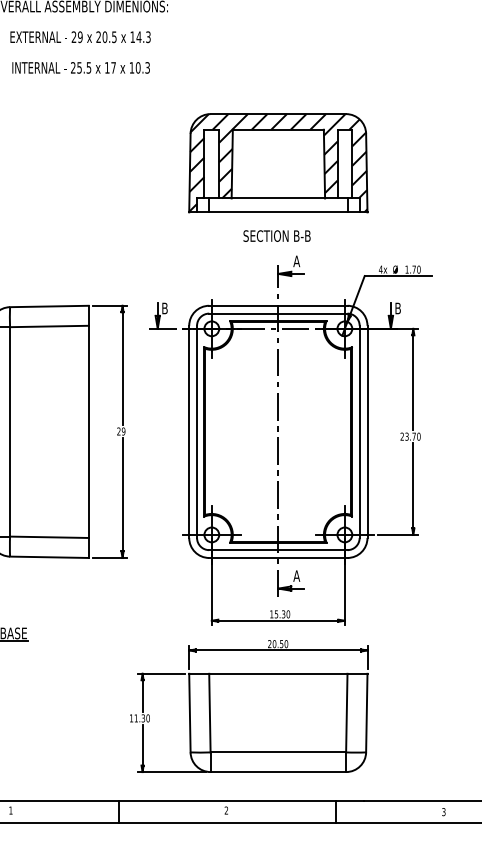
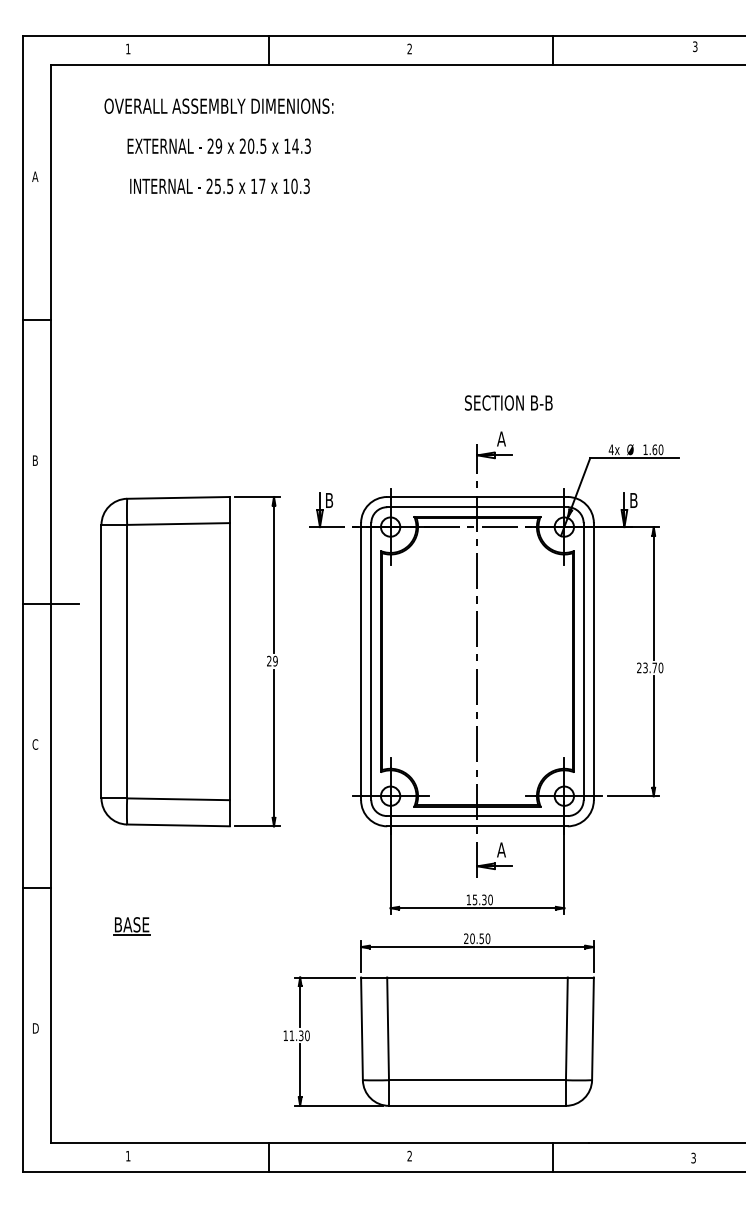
part: (278, 162) -> (477, 310), removed
text: (276, 235) -> (508, 402), moved
text: (413, 269) -> (654, 449), 1.70 -> 1.60

